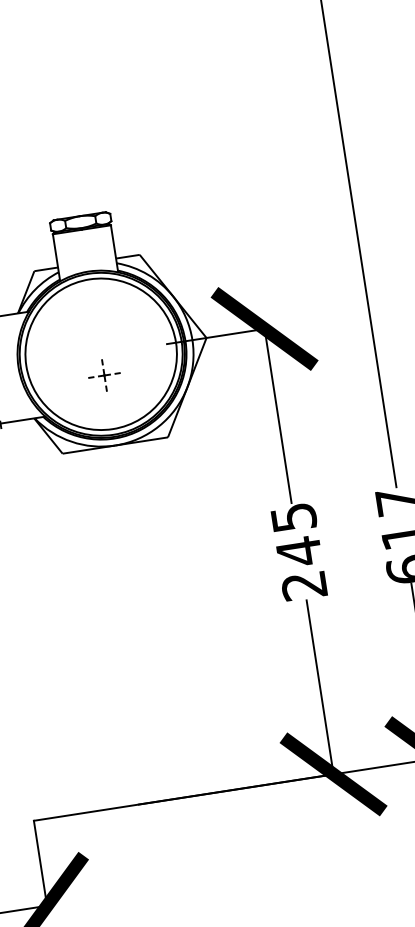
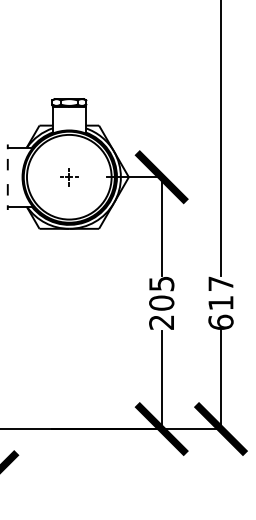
part: (104, 375) -> (69, 177), moved
text: (298, 552) -> (161, 303), 245 -> 205

